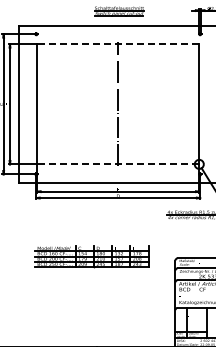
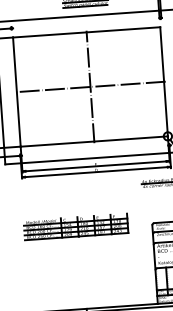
line: (118, 44) -> (86, 32), dashed -> solid
line: (118, 104) -> (90, 87), added
line: (118, 164) -> (94, 141), dashed -> solid

